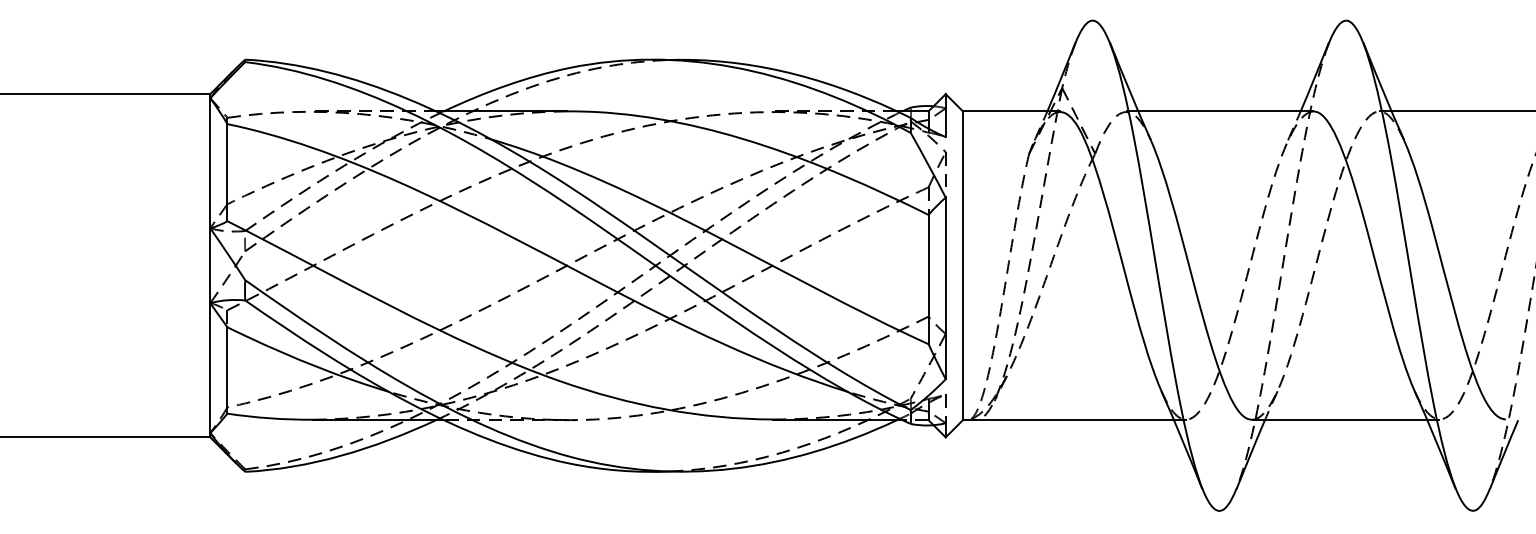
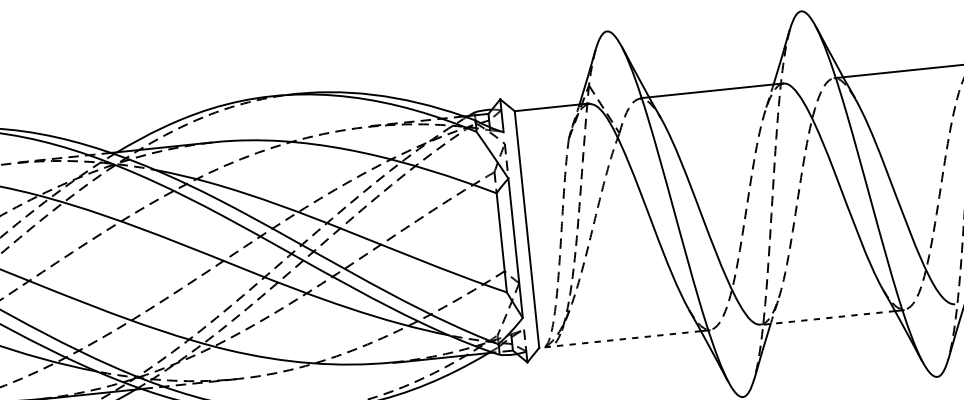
line: (1068, 420) -> (620, 339), solid -> dashed
line: (1339, 420) -> (827, 318), solid -> dashed

